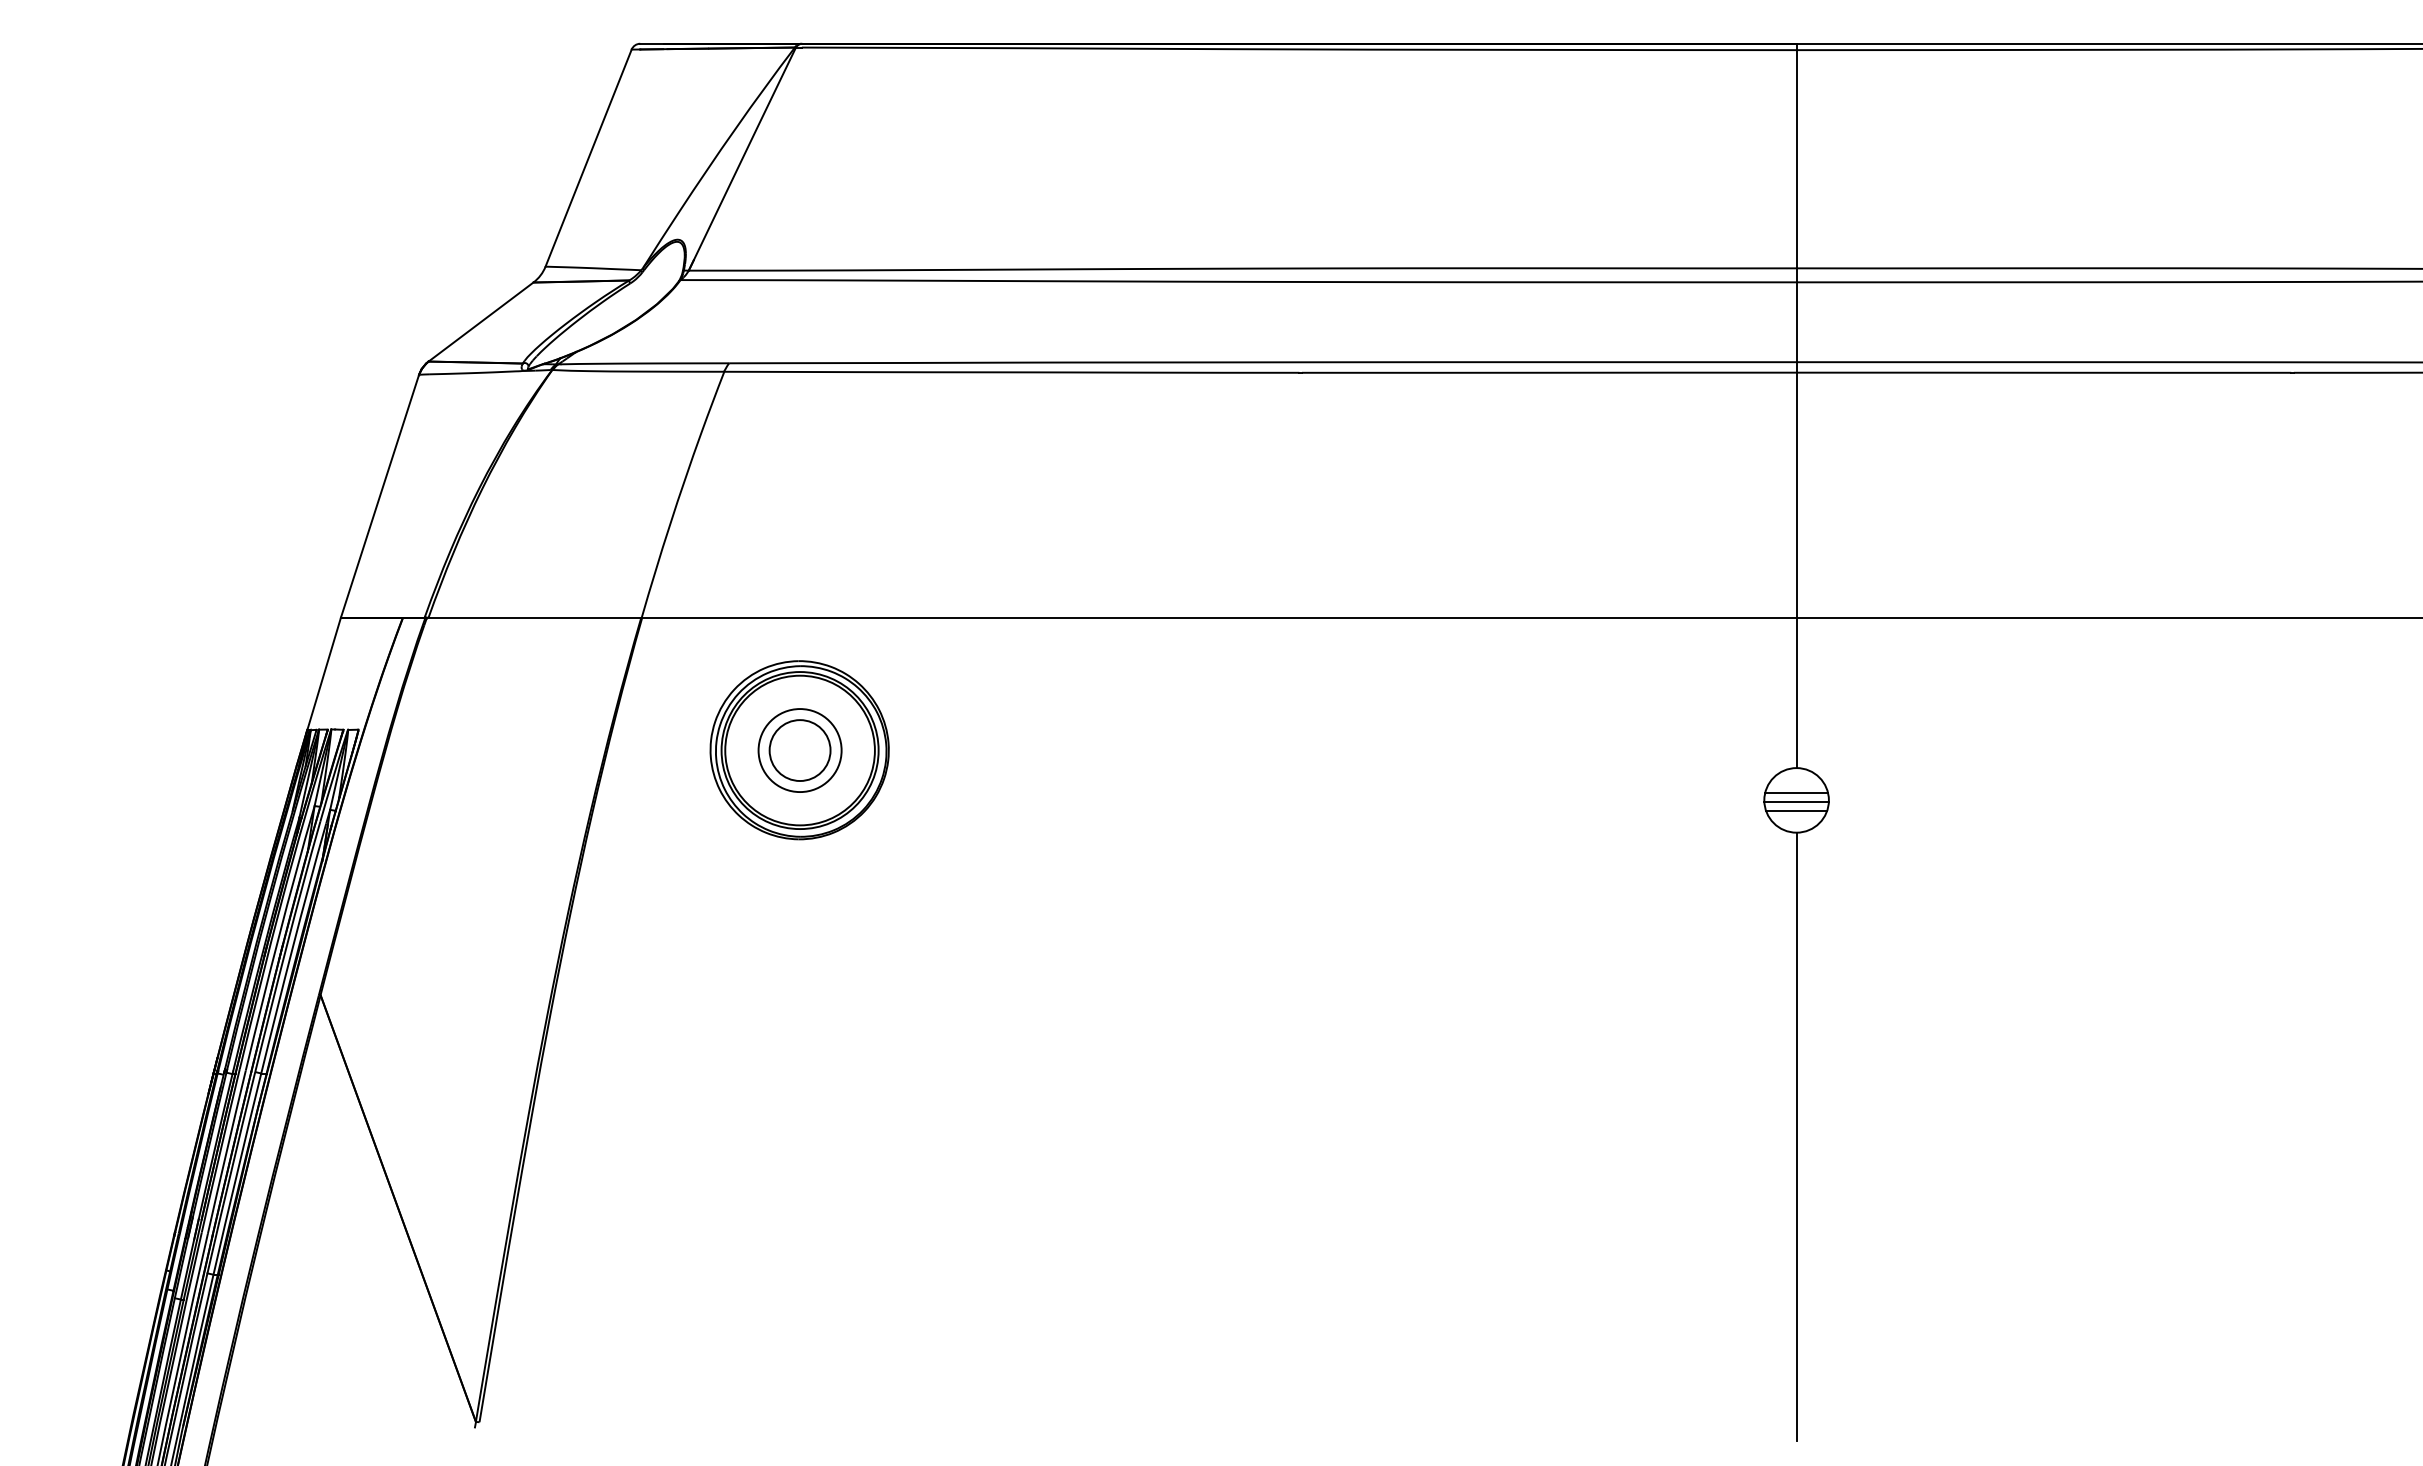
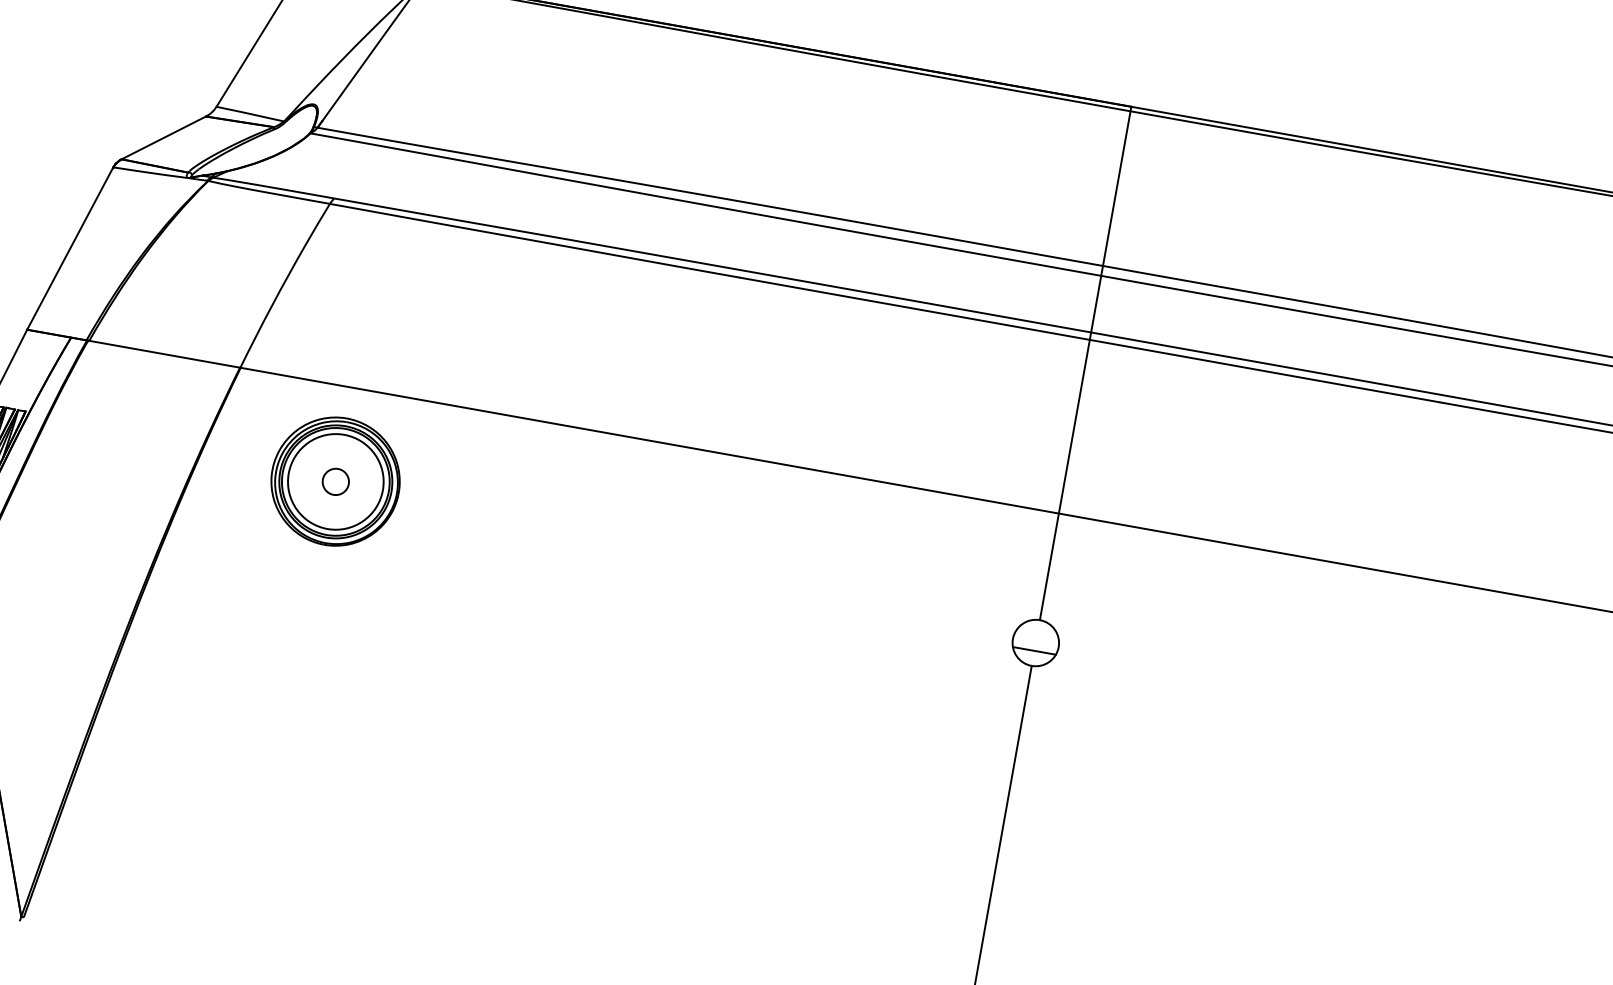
circle: (799, 750) -> (335, 481), size x0.6
circle: (799, 750) -> (335, 481), size x1.6
line: (1796, 793) -> (1036, 638), removed
line: (1796, 802) -> (1035, 644), removed

